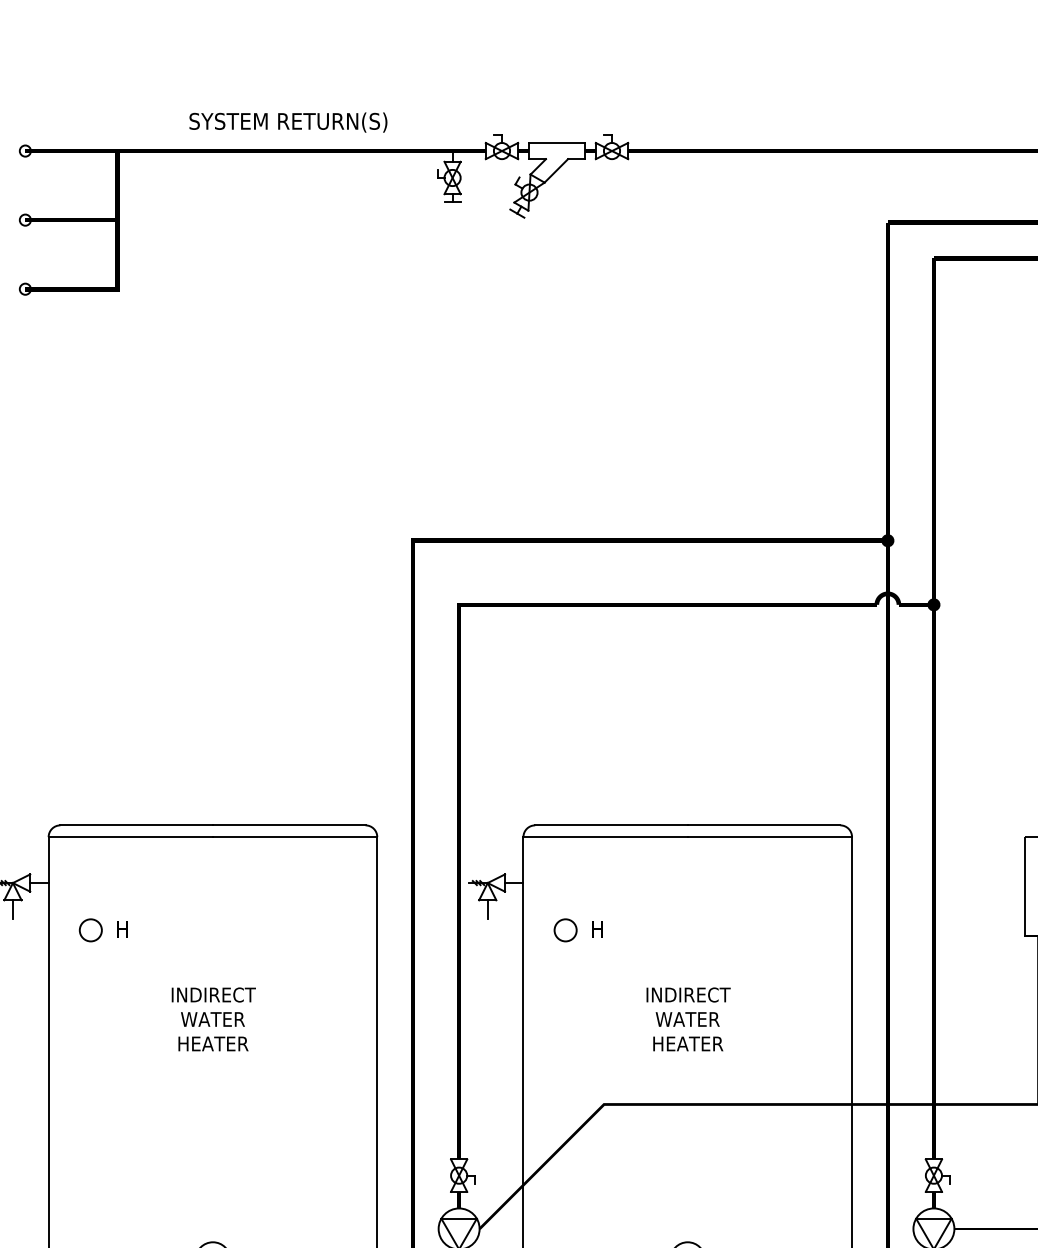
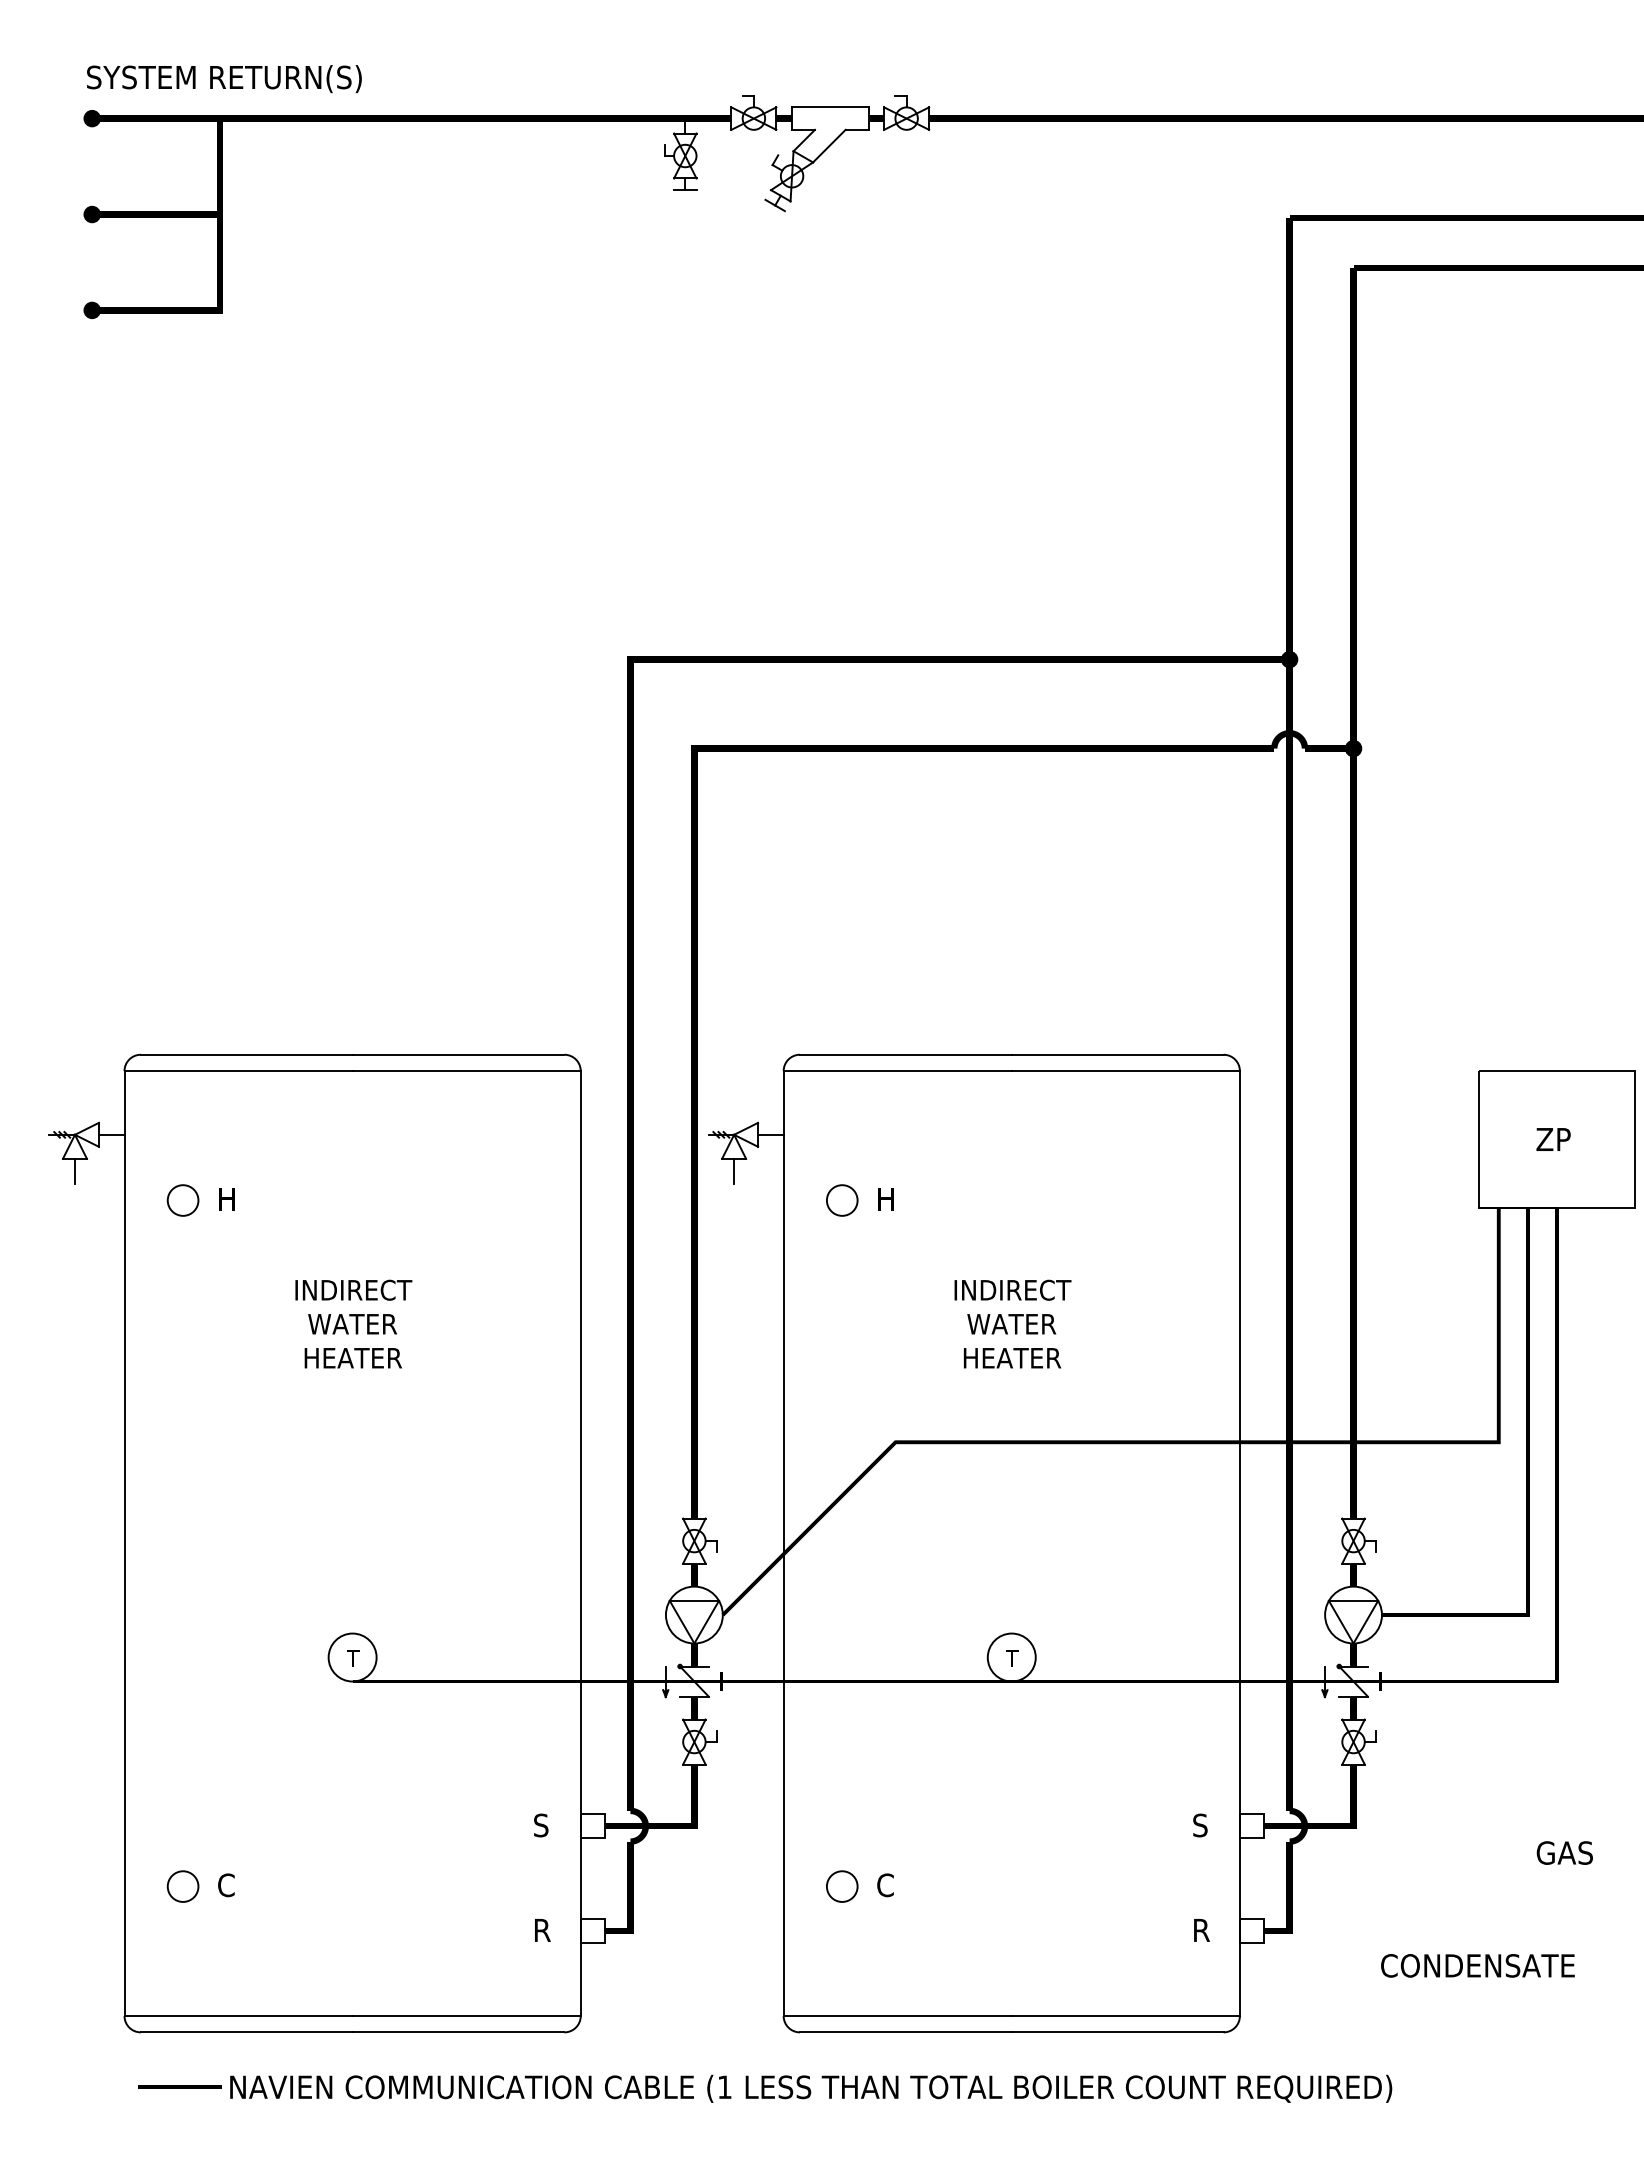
text: (288, 122) -> (224, 79), moved
fill: (24, 150) -> (91, 118), added
fill: (24, 220) -> (91, 214), added
fill: (24, 289) -> (91, 310), added

